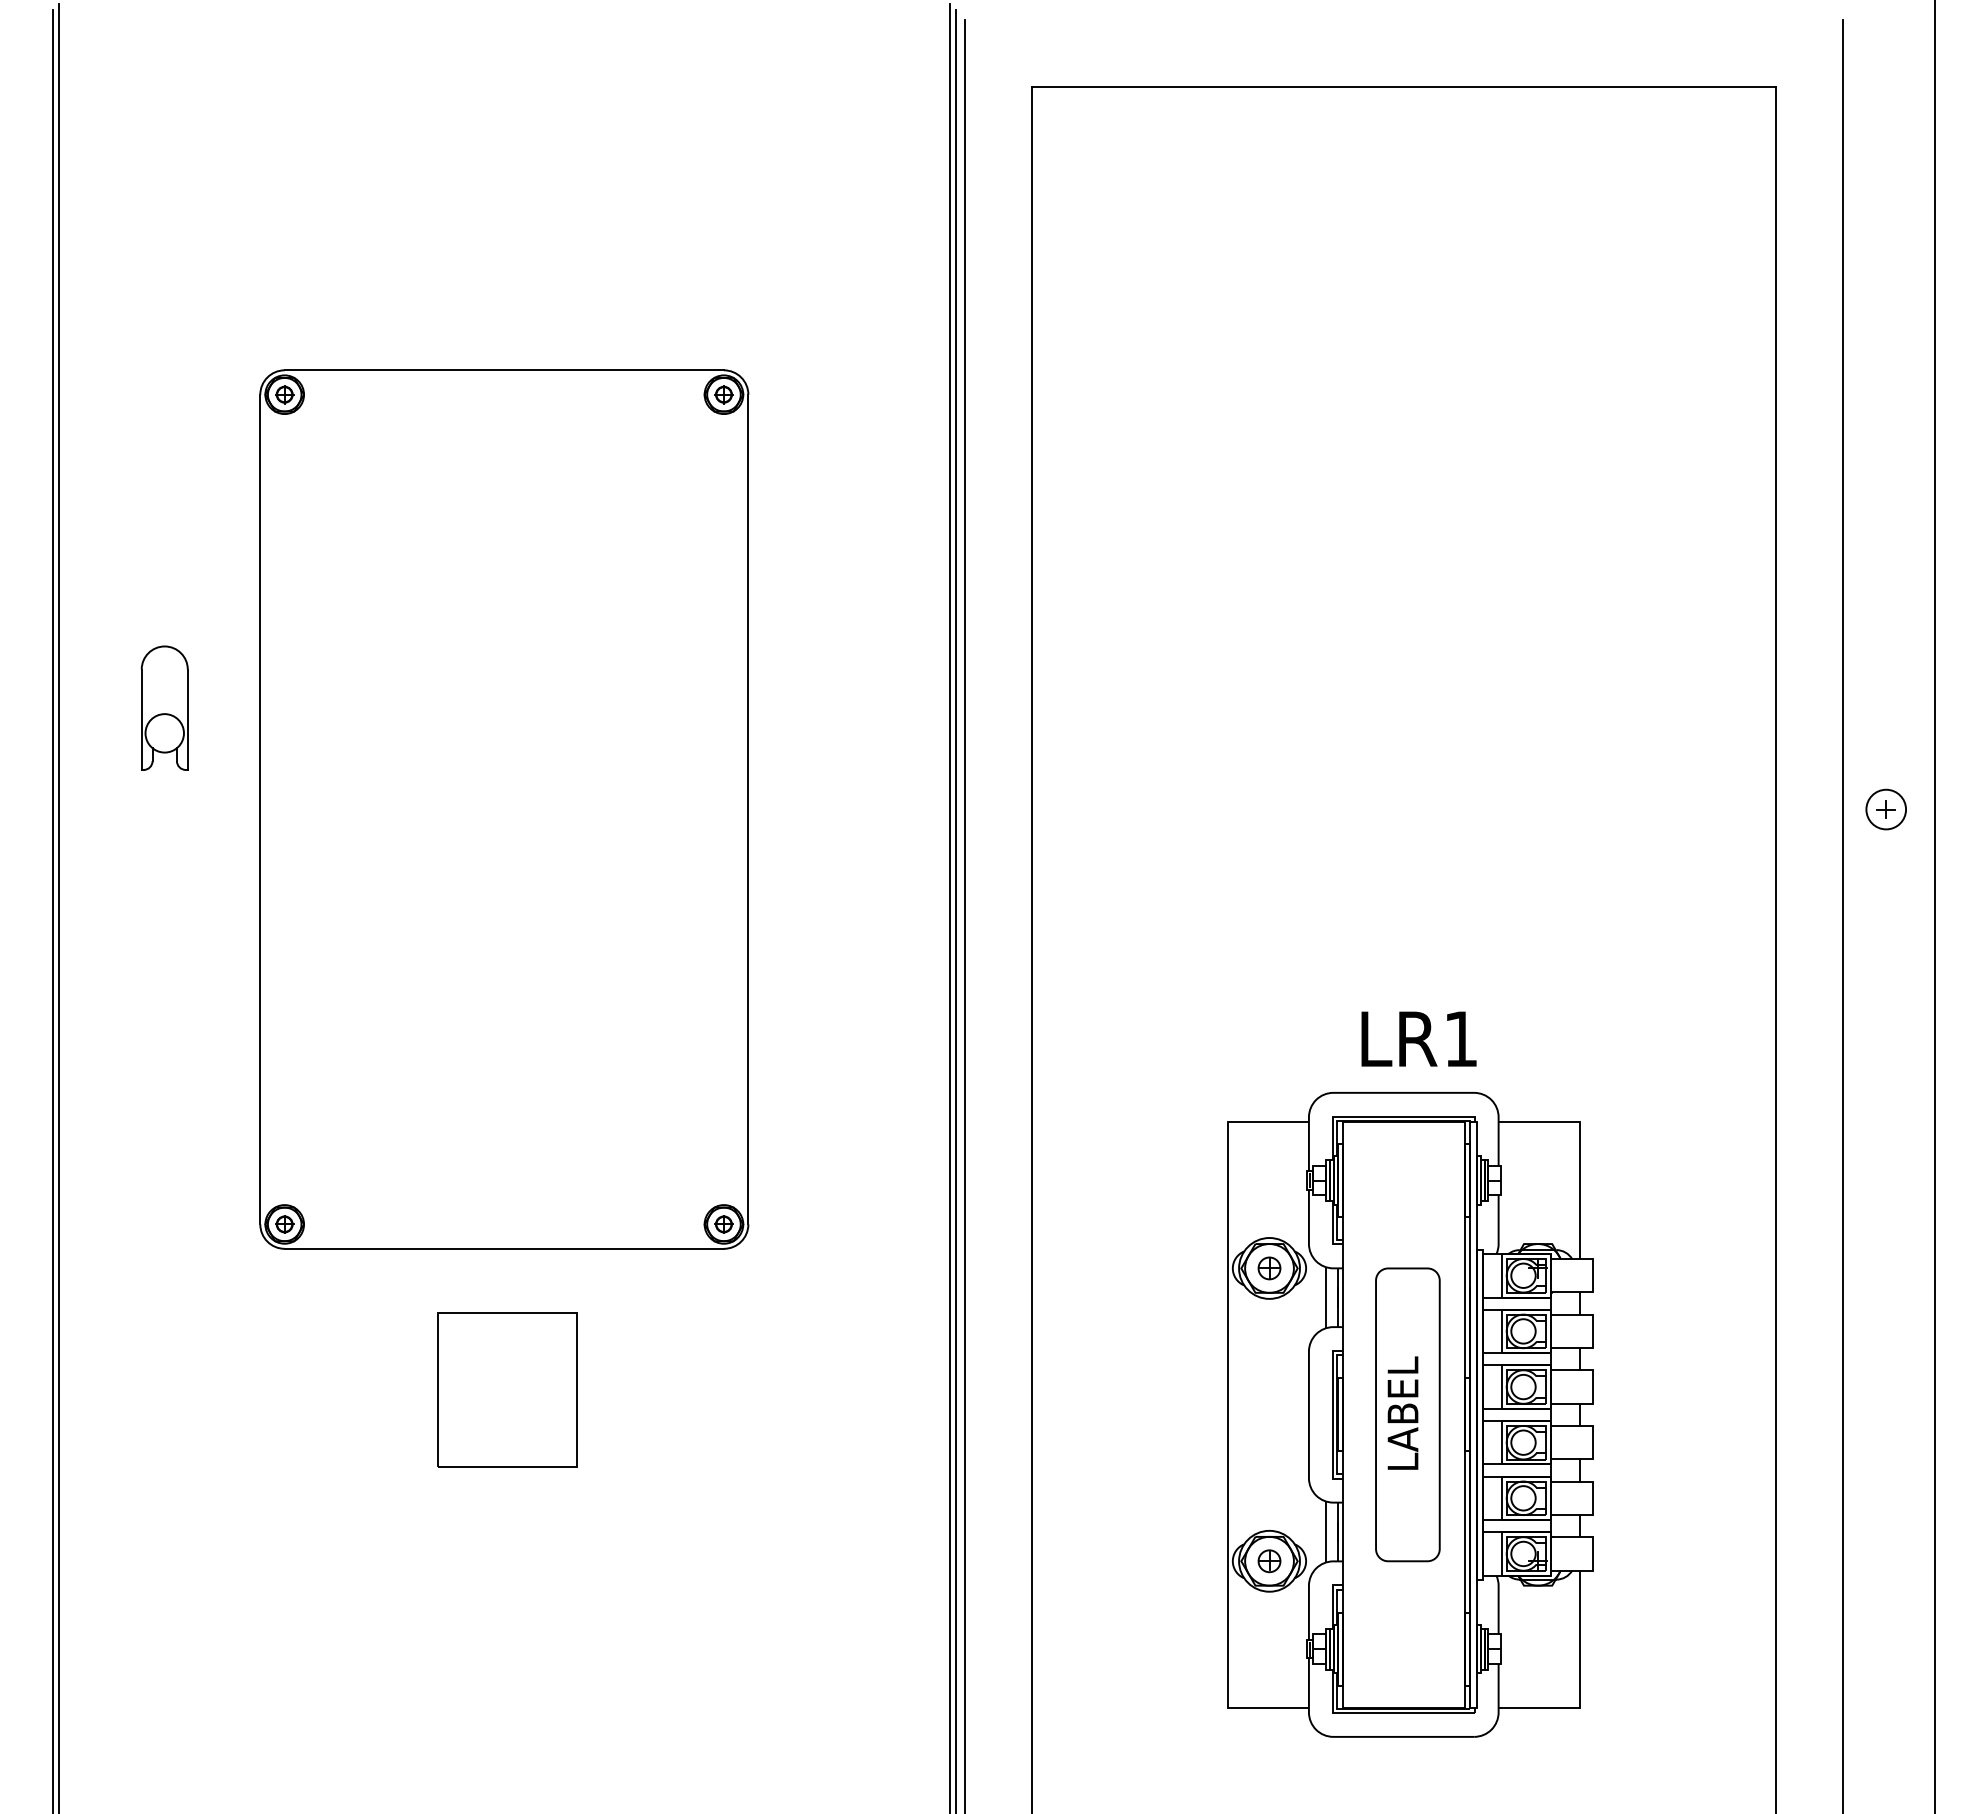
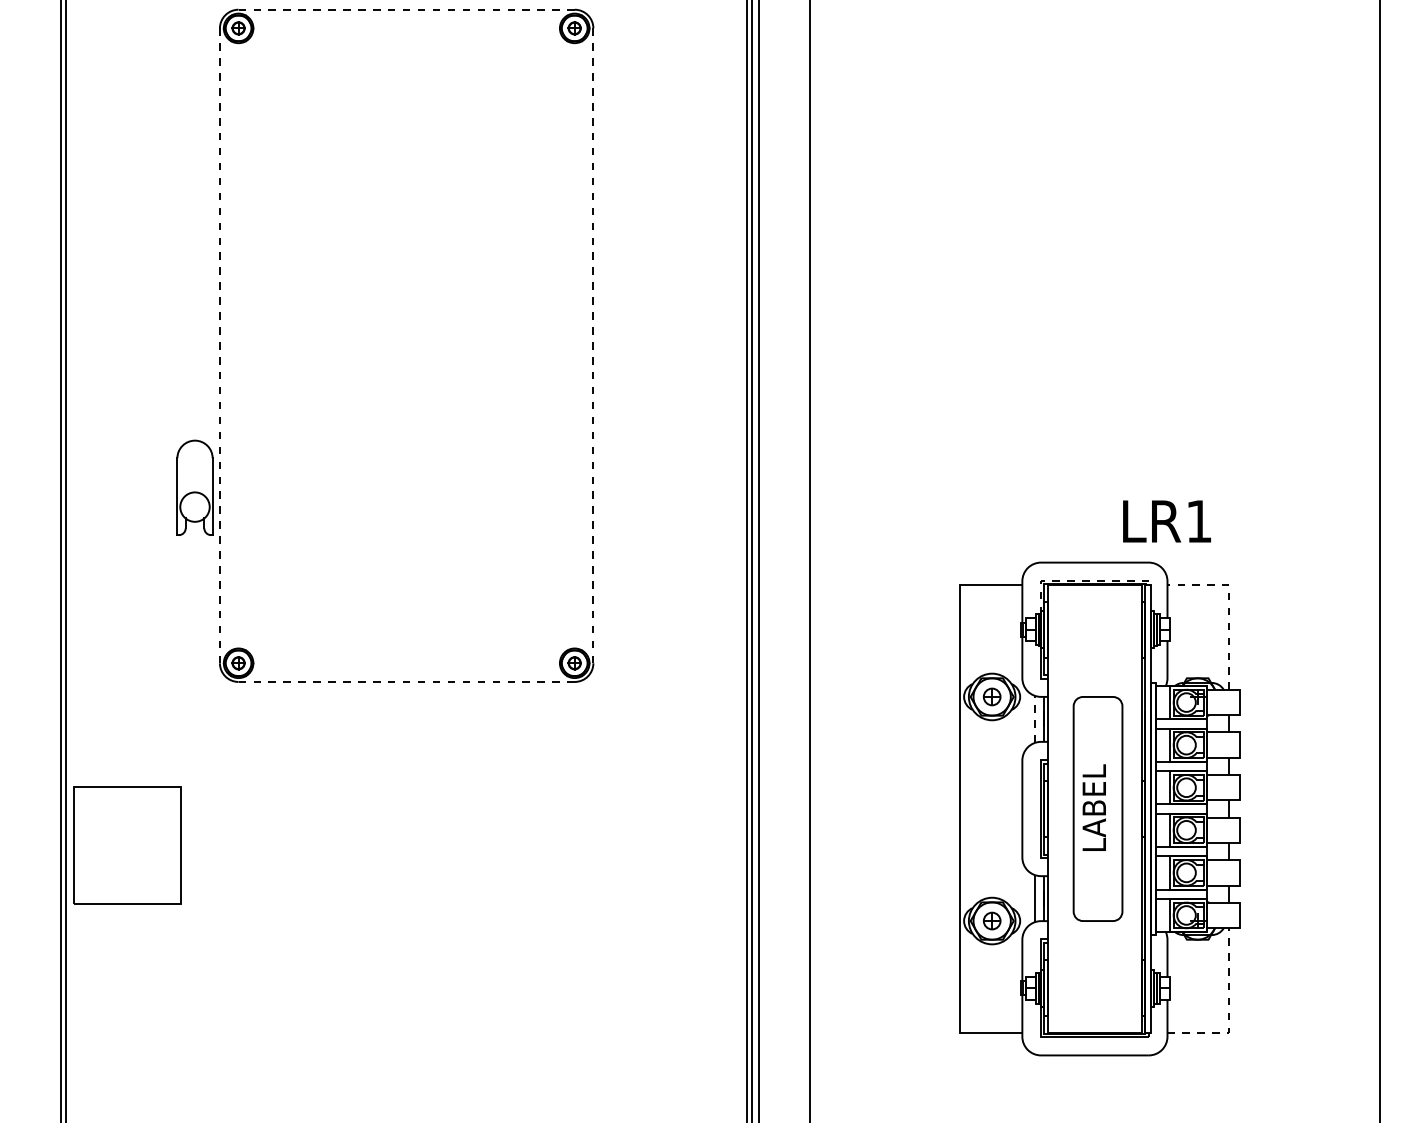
line: (504, 370) -> (406, 9), solid -> dashed
part: (164, 707) -> (194, 487), moved
line: (260, 809) -> (220, 345), solid -> dashed
line: (748, 809) -> (593, 345), solid -> dashed
text: (1418, 1038) -> (1166, 521), moved
line: (1384, 1116) -> (1080, 580), solid -> dashed
line: (1579, 1149) -> (1229, 605), solid -> dashed
line: (504, 1248) -> (406, 681), solid -> dashed
line: (1325, 1297) -> (1035, 719), solid -> dashed
part: (507, 1389) -> (127, 845), moved
line: (1579, 1679) -> (1229, 1011), solid -> dashed

